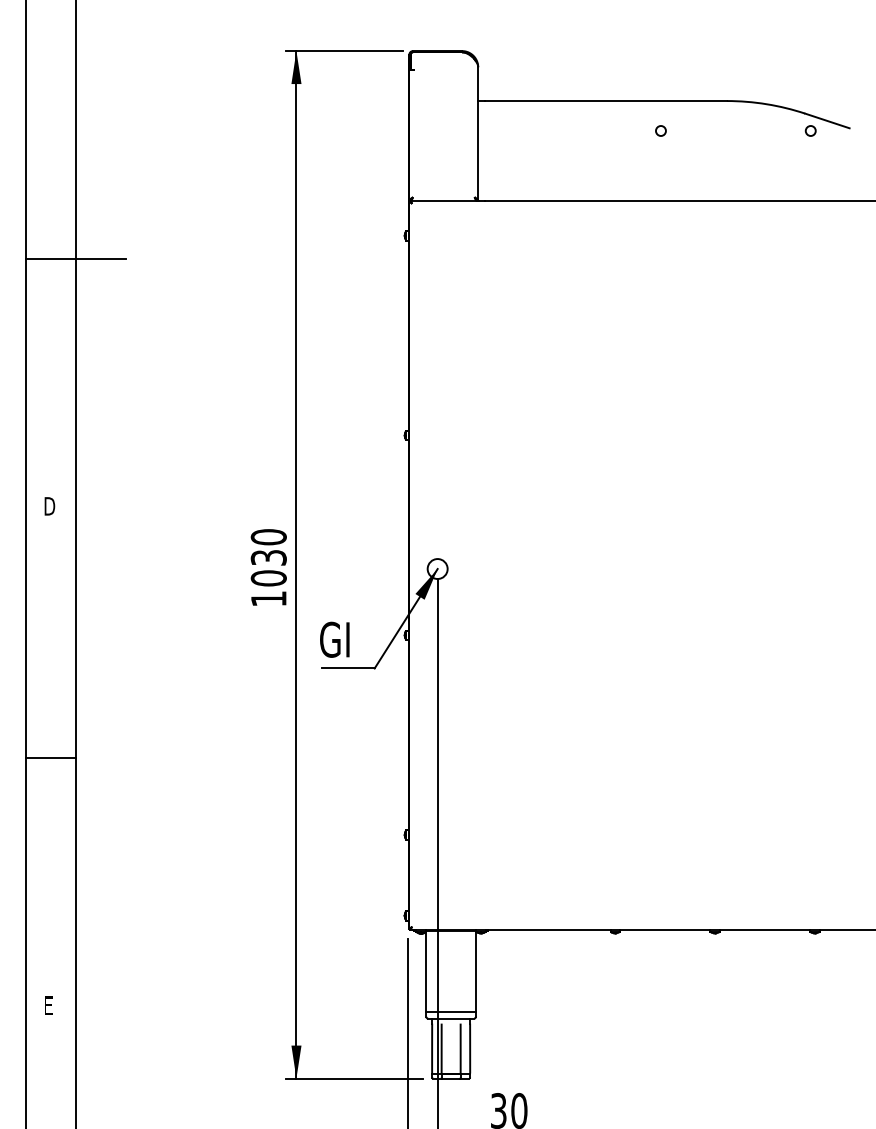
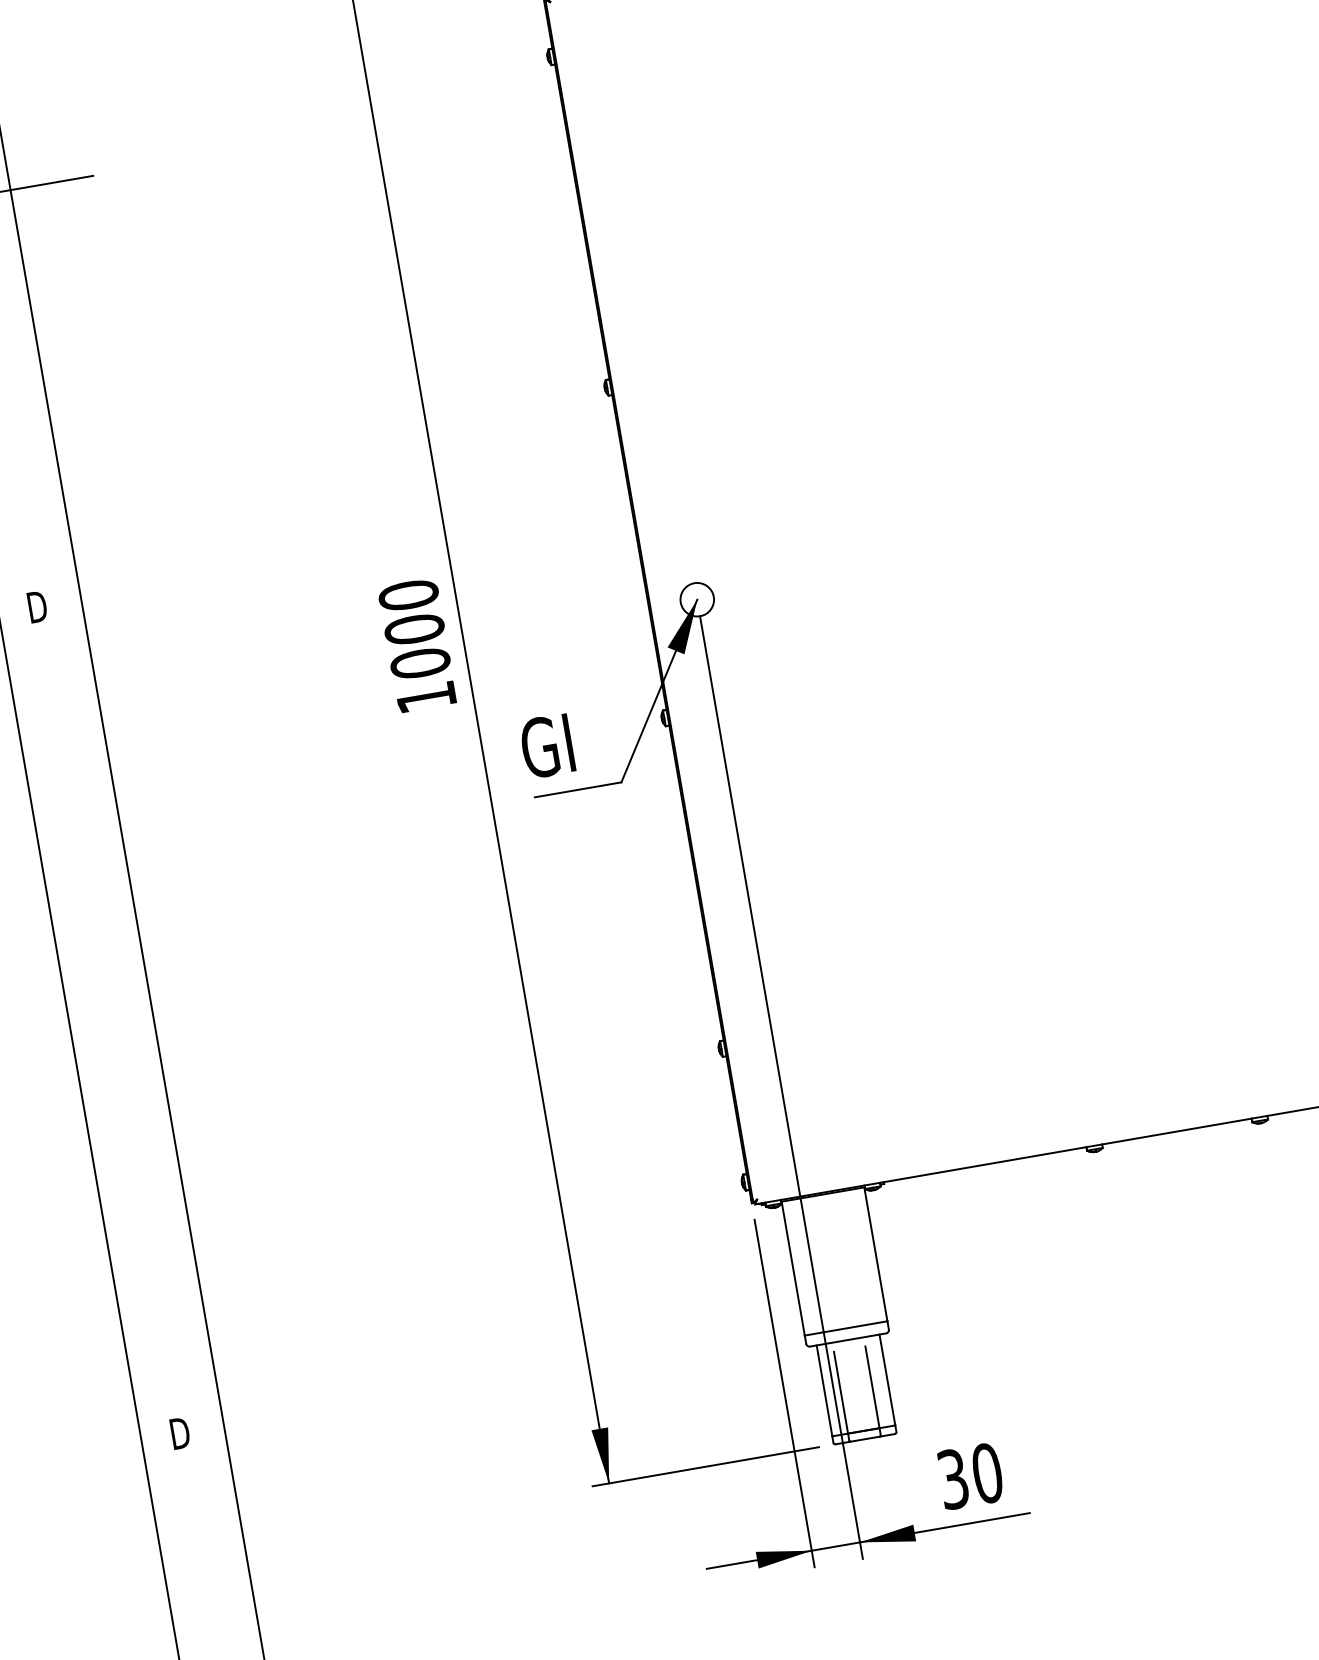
text: (268, 557) -> (413, 629), 1030 -> 1000
line: (51, 758) -> (112, 1023), removed
text: (49, 1005) -> (179, 1433), E -> D

